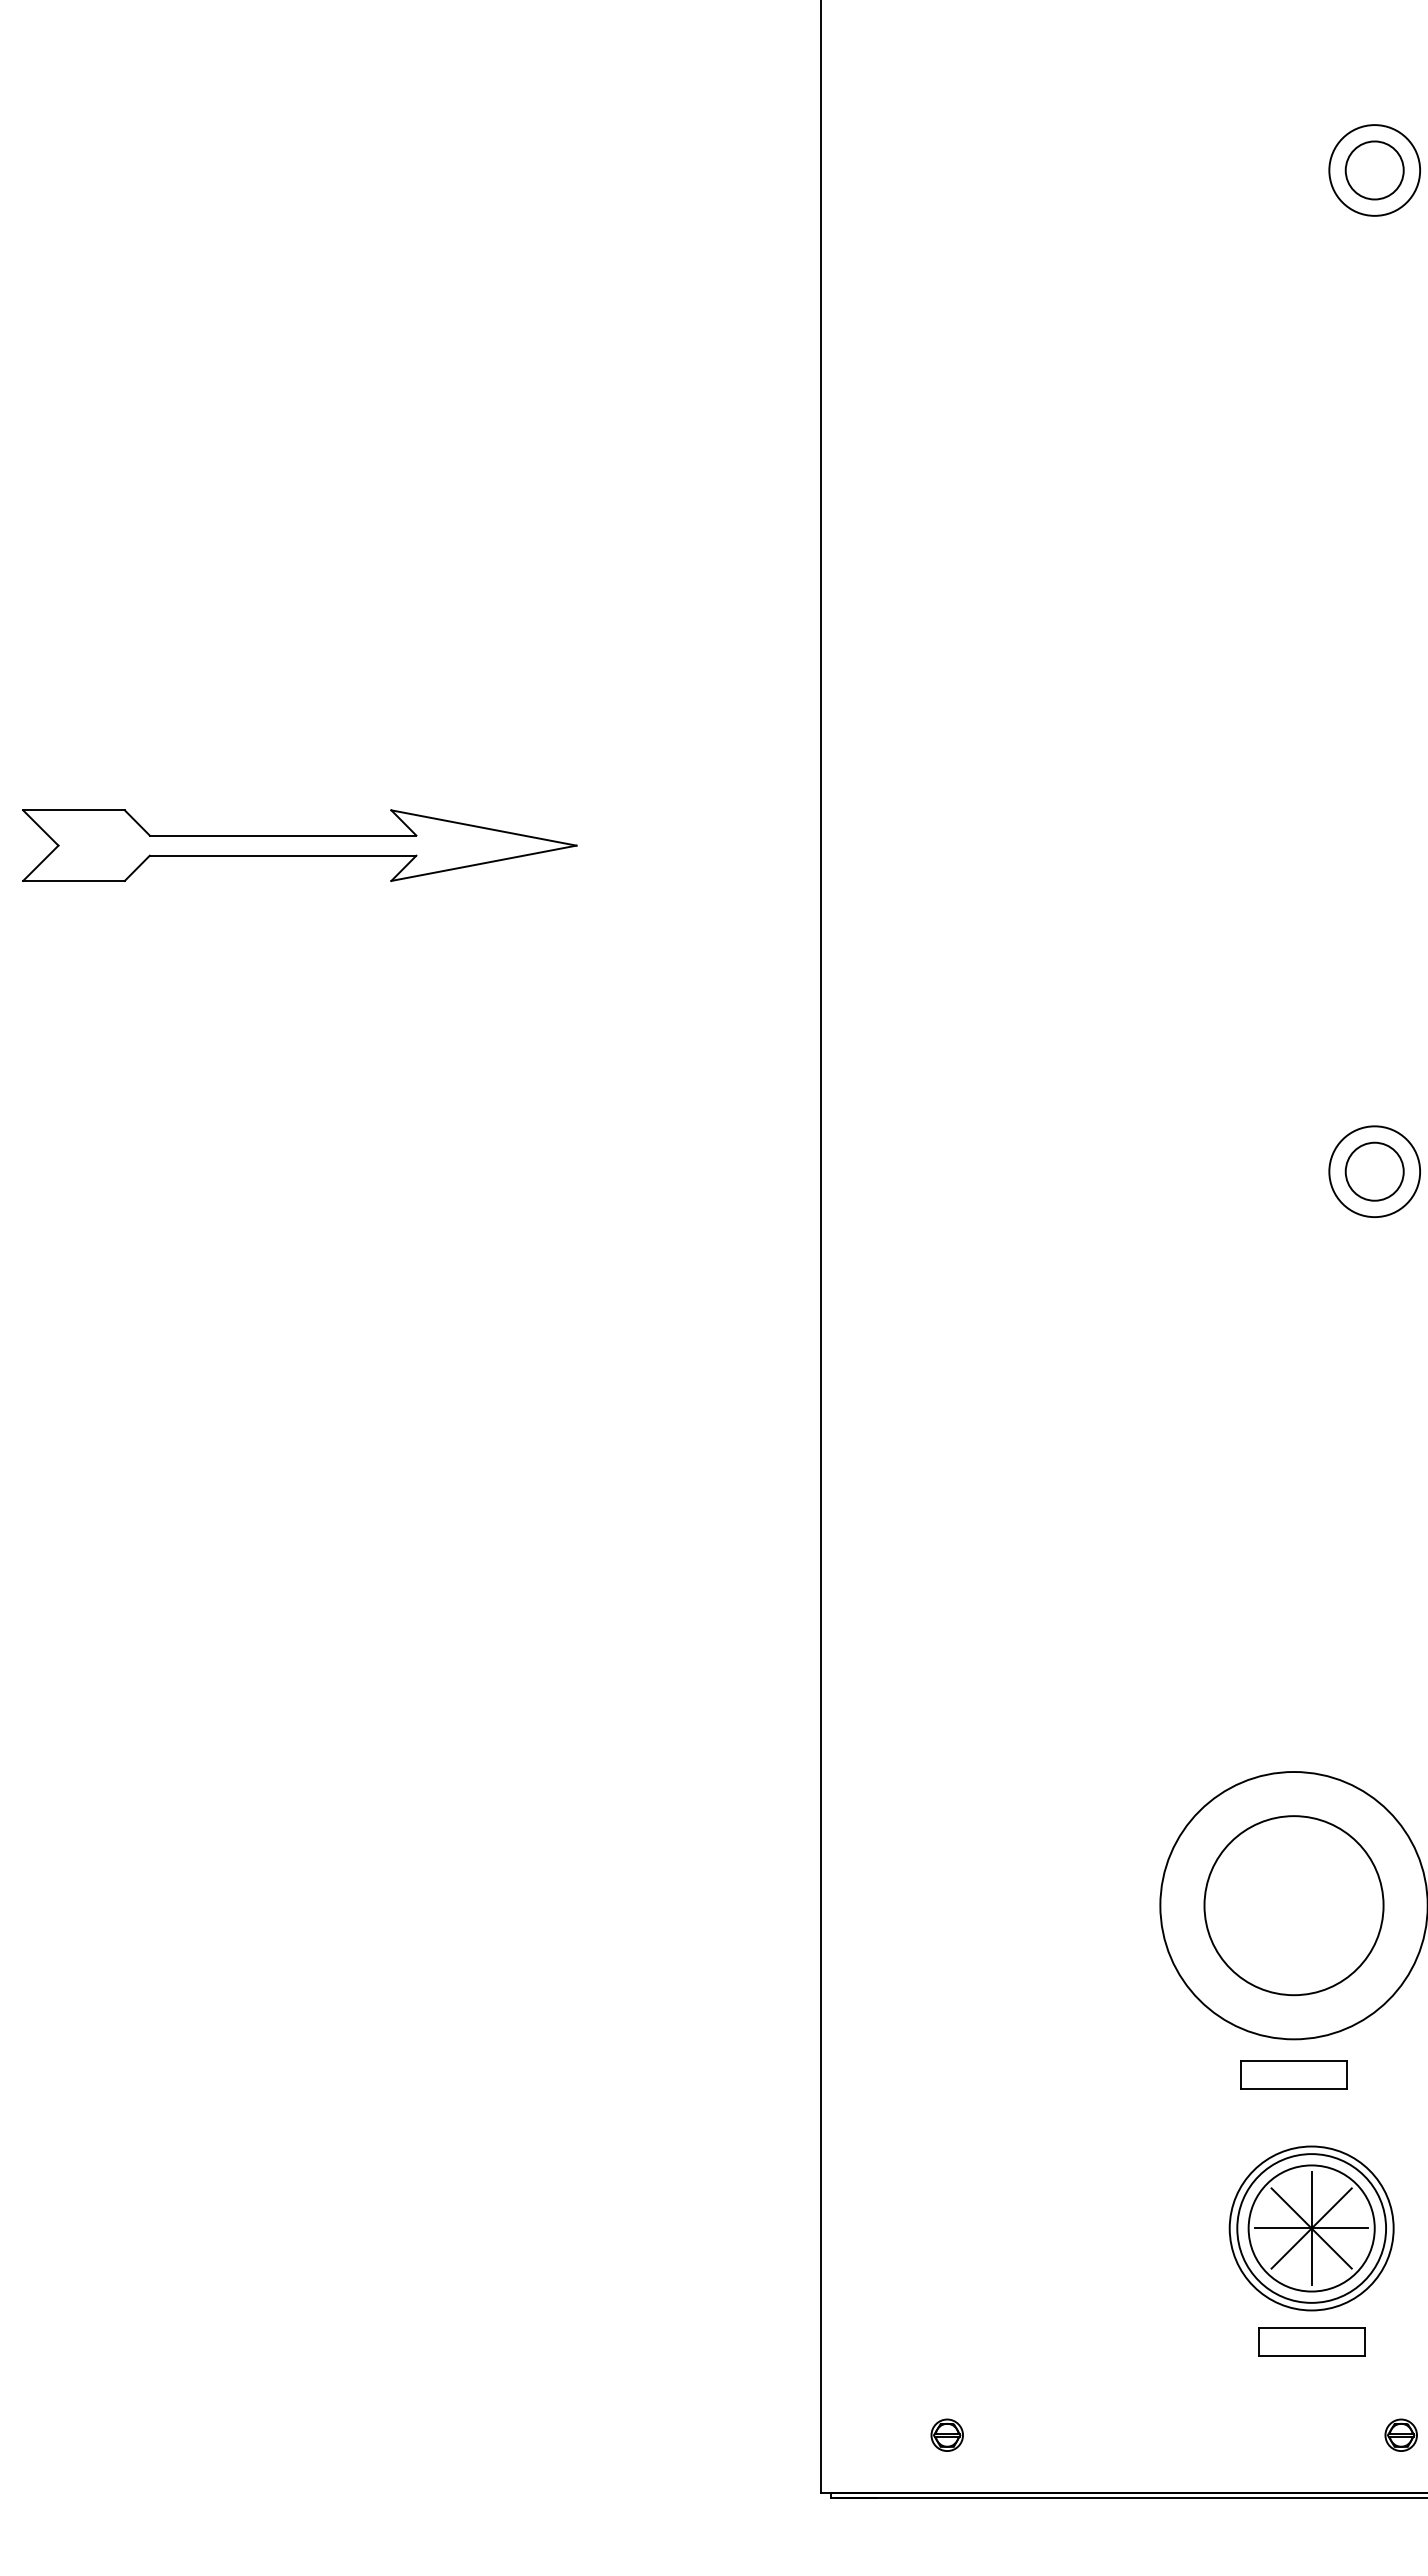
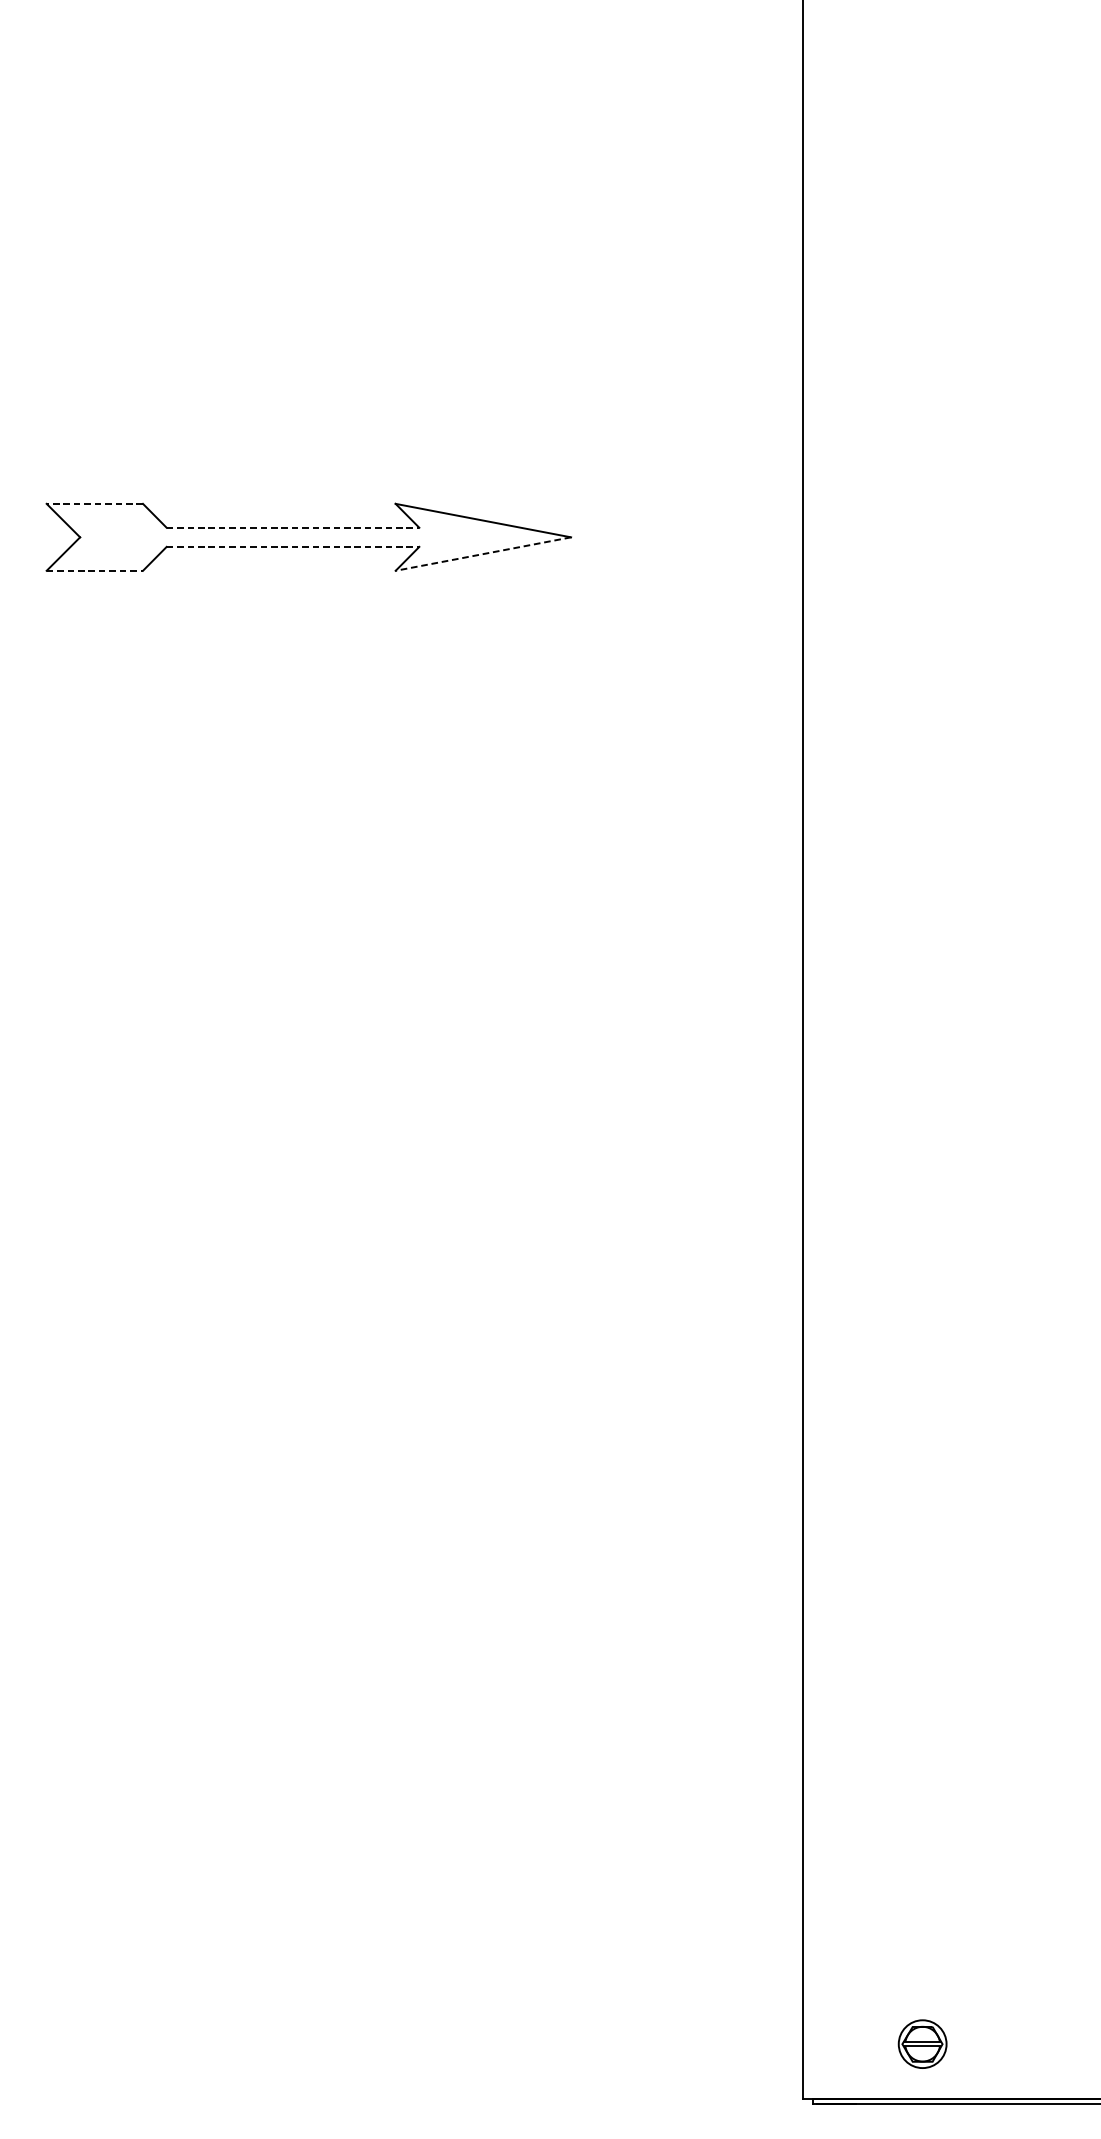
line: (73, 810) -> (94, 504), solid -> dashed
line: (283, 835) -> (293, 527), solid -> dashed
line: (283, 855) -> (293, 546), solid -> dashed
line: (483, 863) -> (482, 554), solid -> dashed
line: (73, 880) -> (94, 570), solid -> dashed
part: (946, 2434) -> (921, 2043), size x1.6

